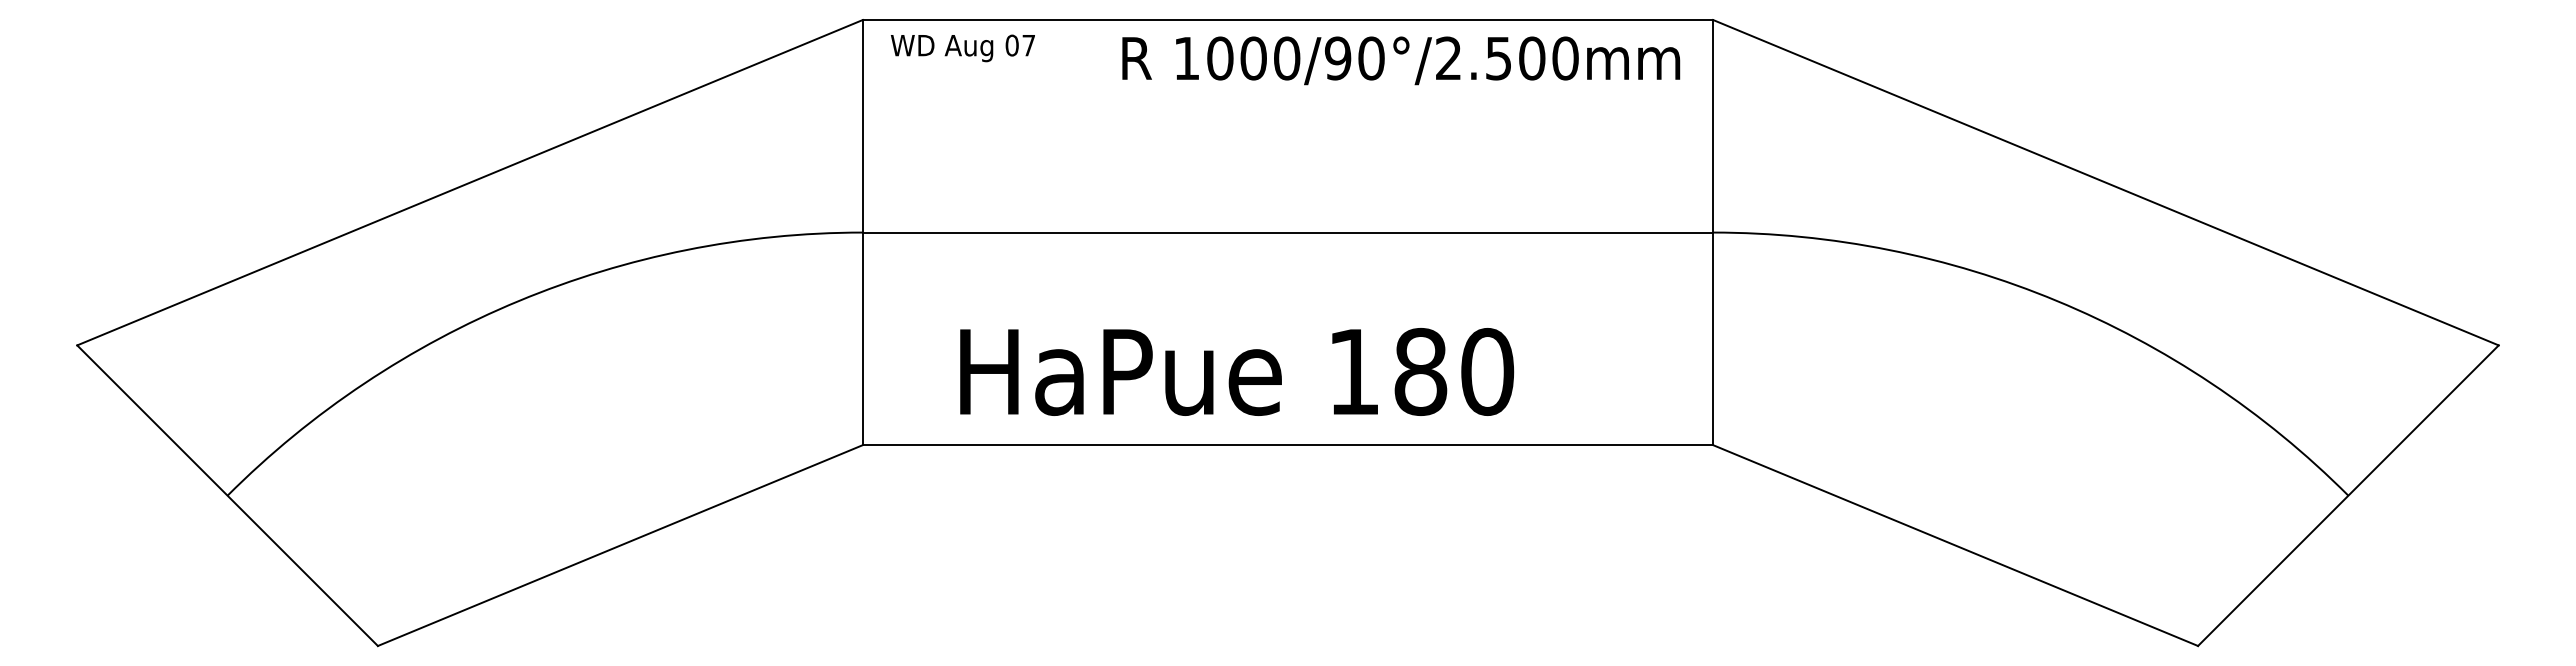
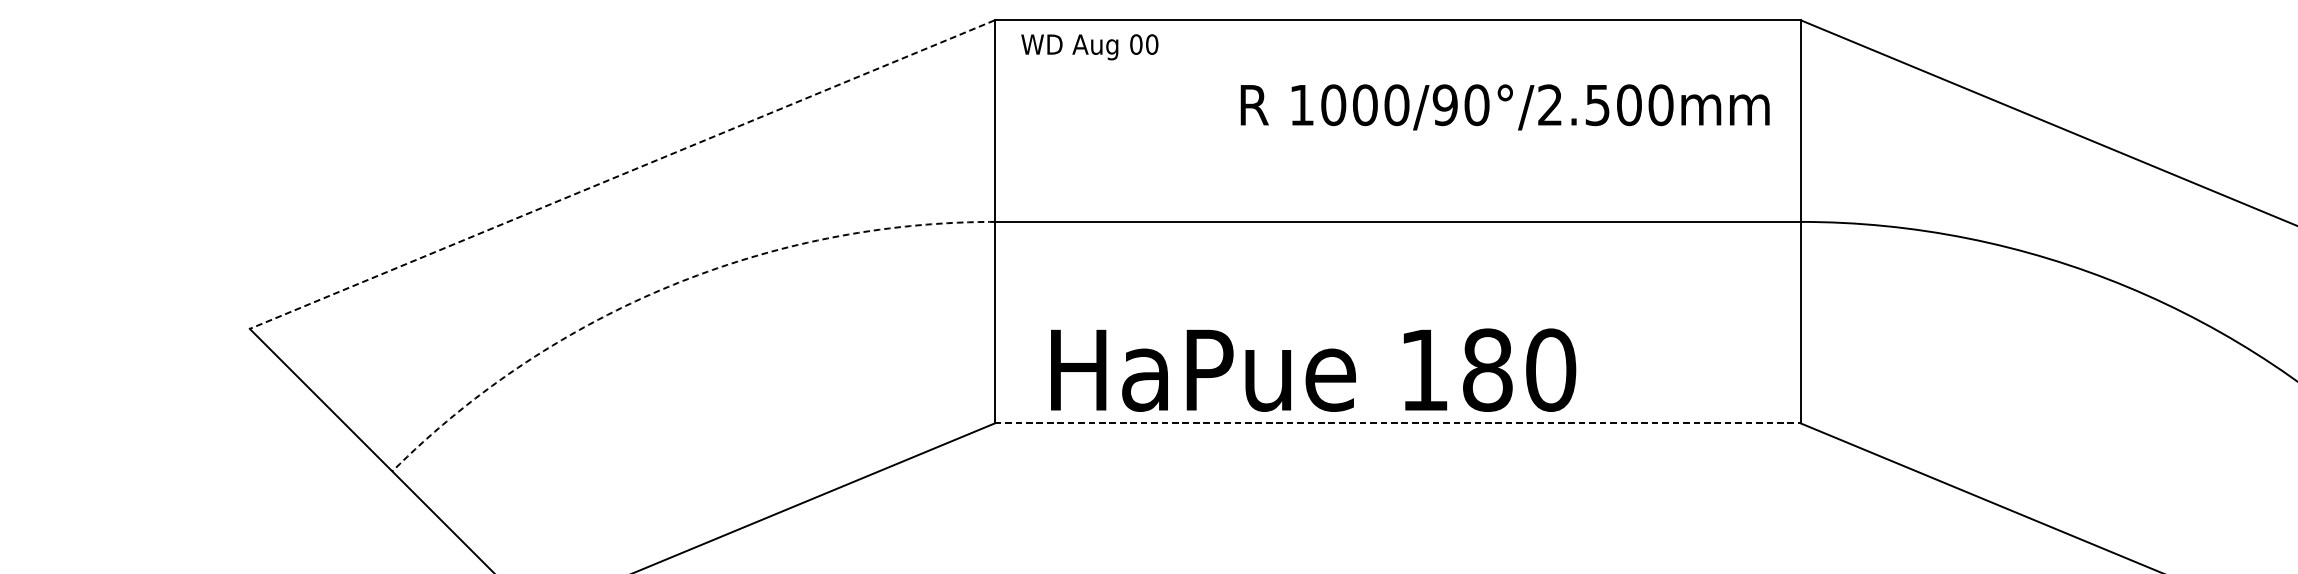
text: (1028, 45) -> (1151, 44), 07 -> 00
text: (1401, 60) -> (1505, 107), moved
line: (469, 182) -> (621, 174), solid -> dashed
arc: (519, 300) -> (669, 286), solid -> dashed
text: (1237, 371) -> (1313, 369), moved
line: (1288, 445) -> (1398, 423), solid -> dashed

